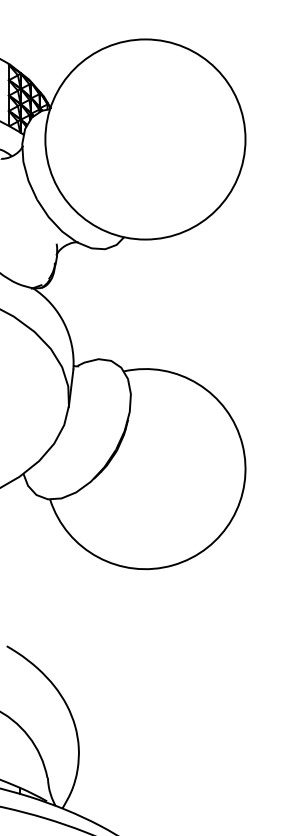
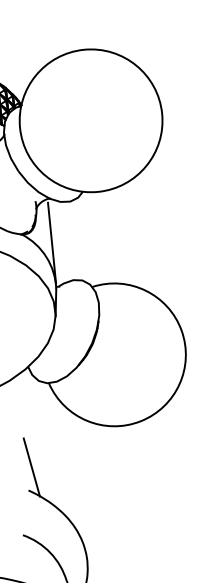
line: (73, 303) -> (51, 242), added
line: (14, 614) -> (31, 467), added

